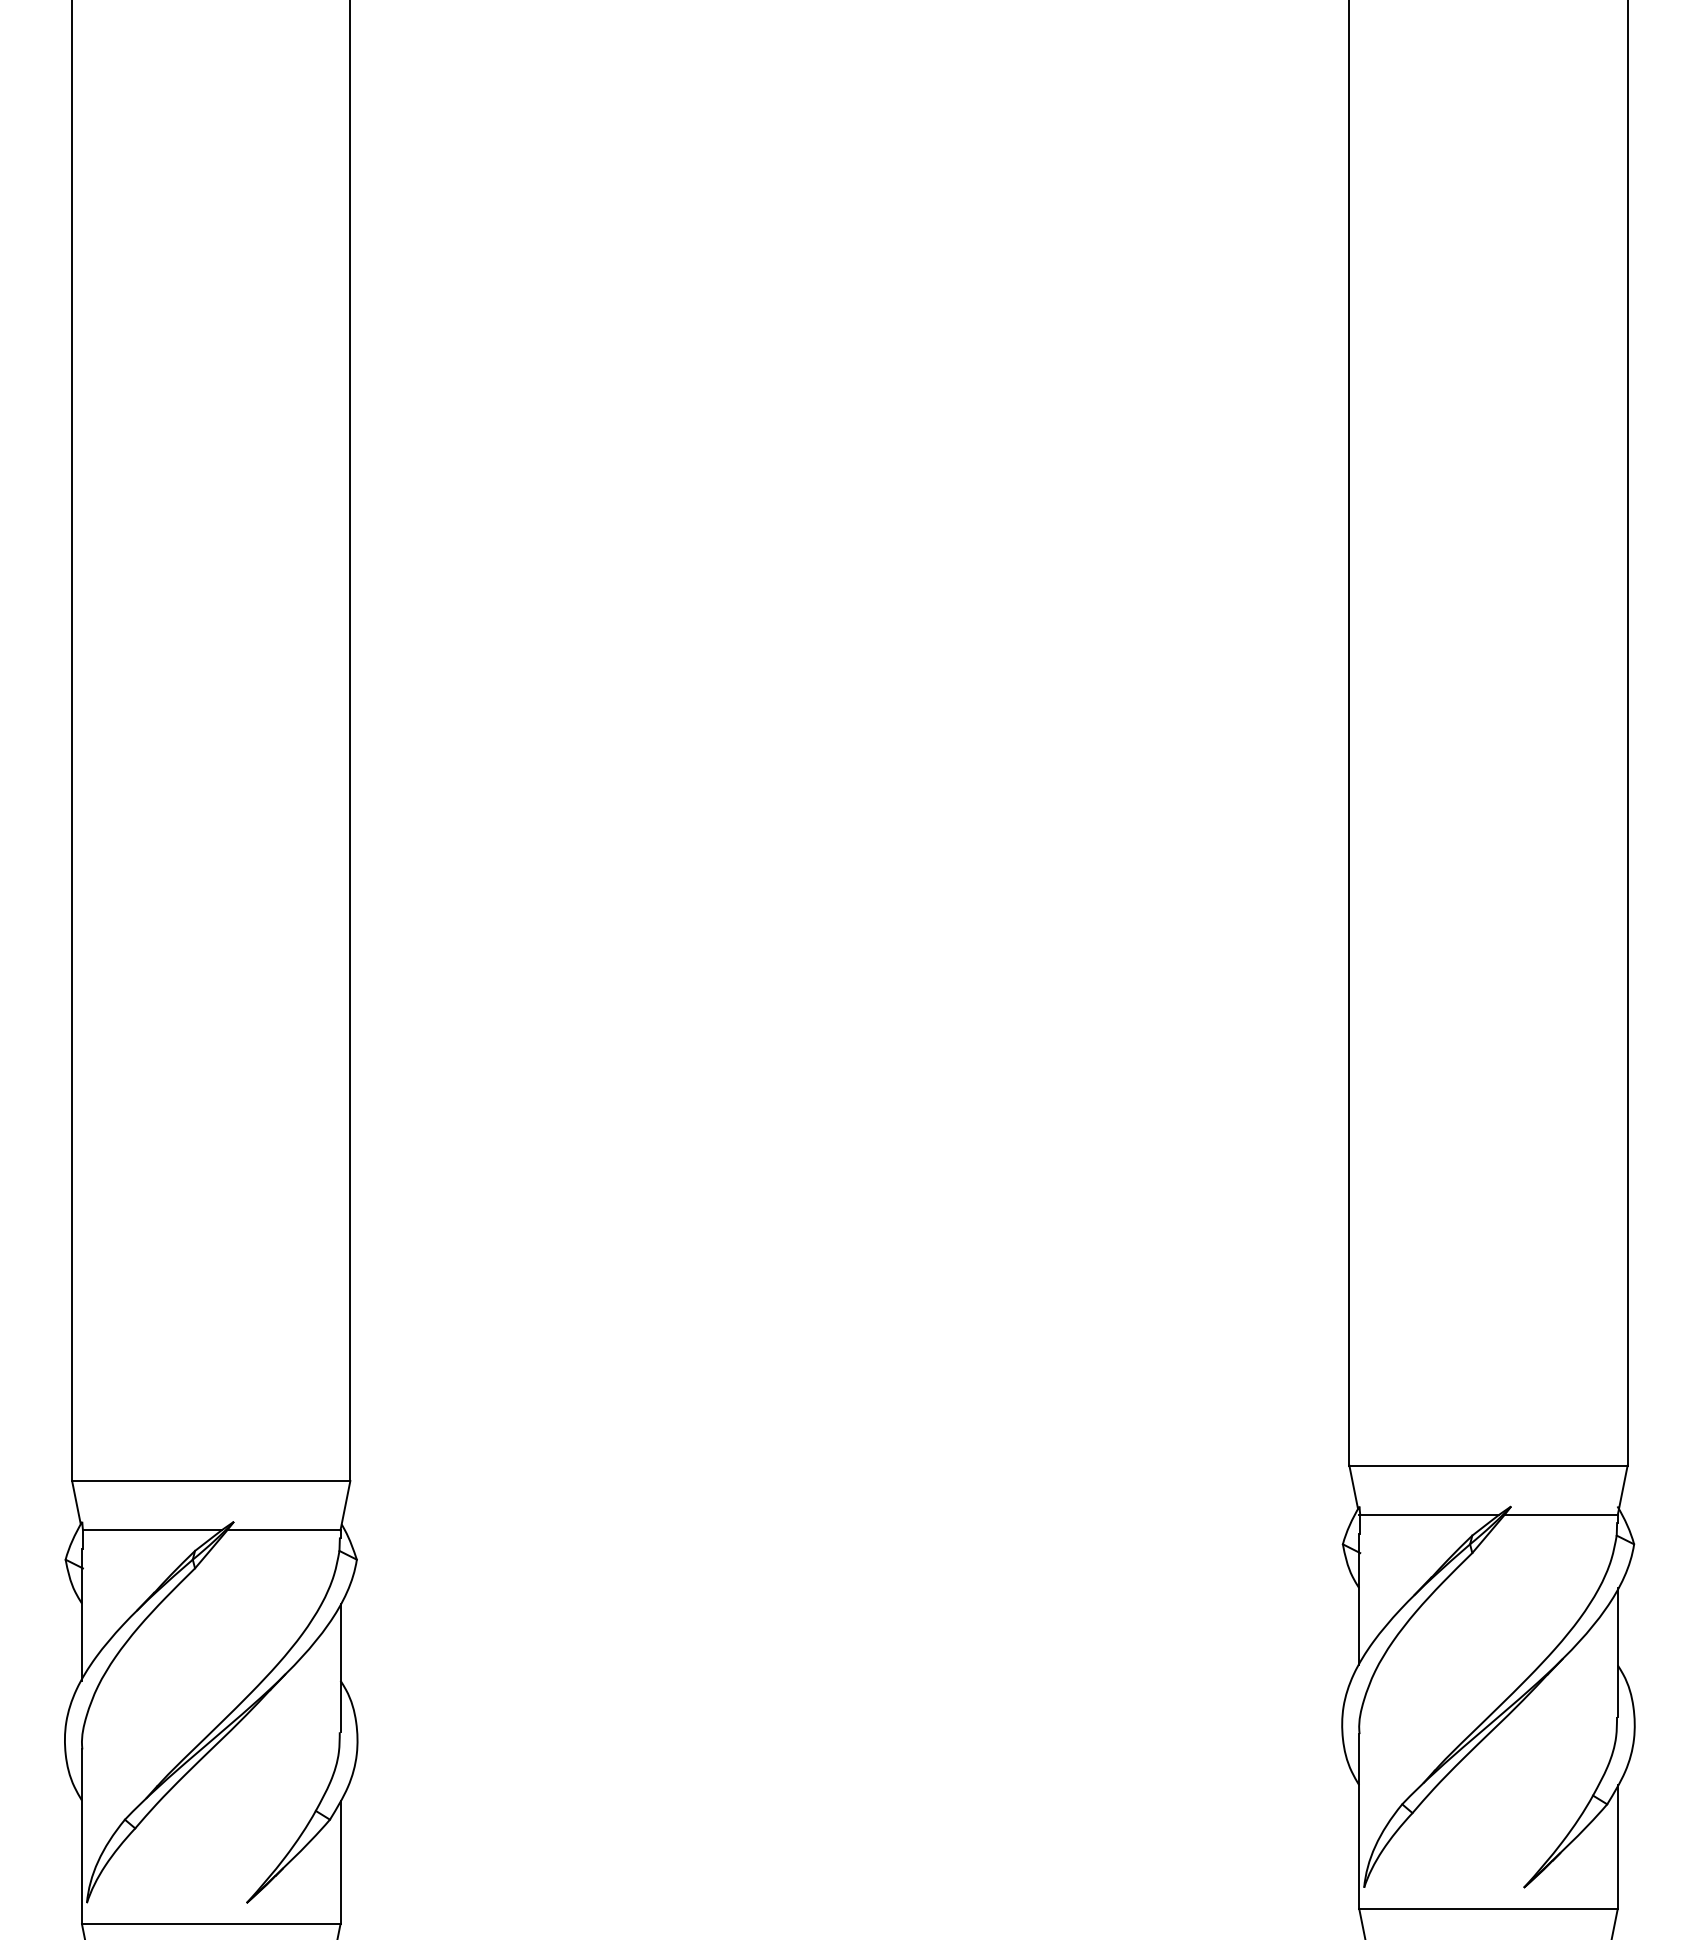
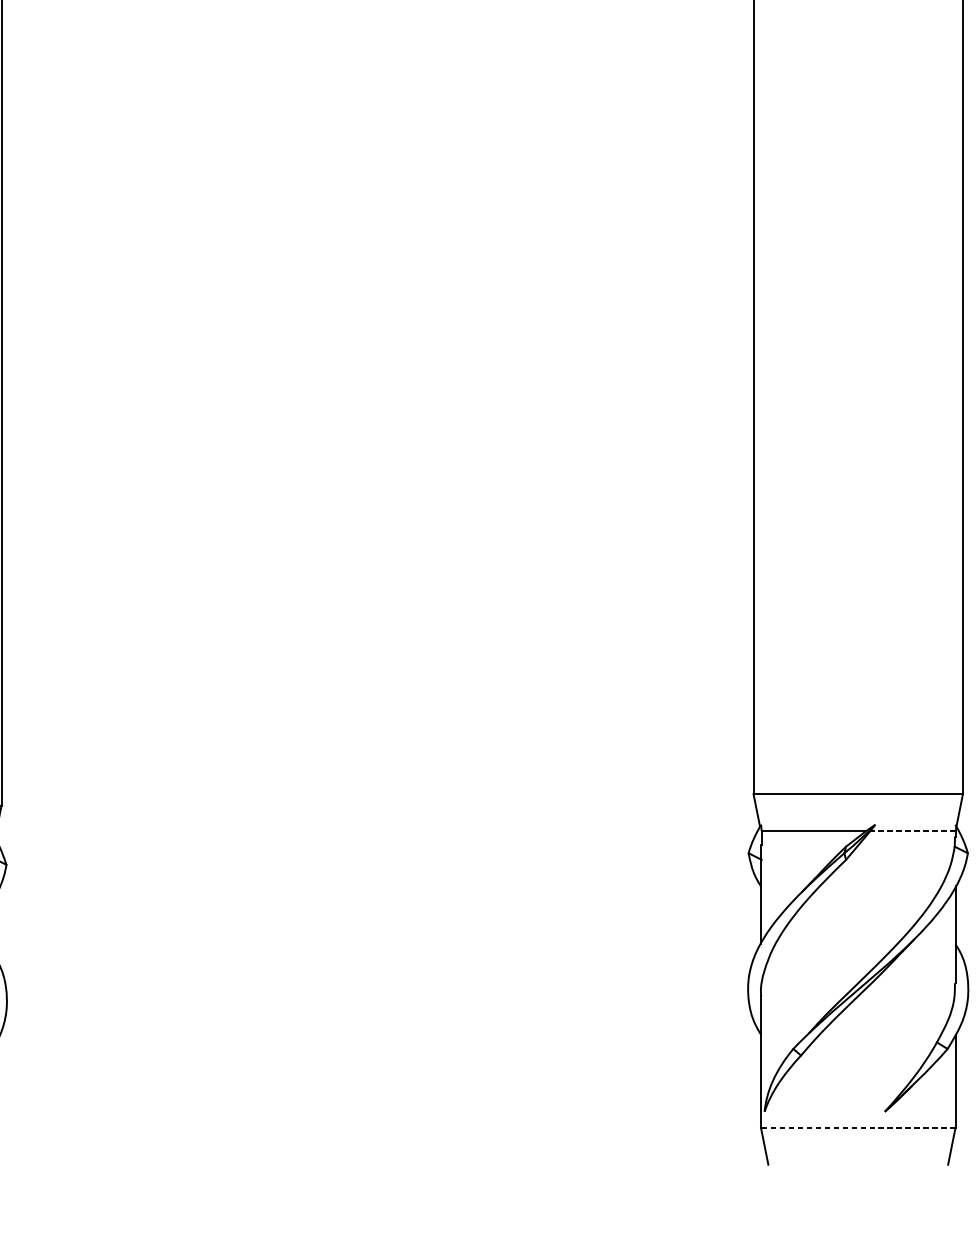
line: (1561, 1514) -> (913, 830), solid -> dashed
line: (1488, 1908) -> (858, 1127), solid -> dashed

